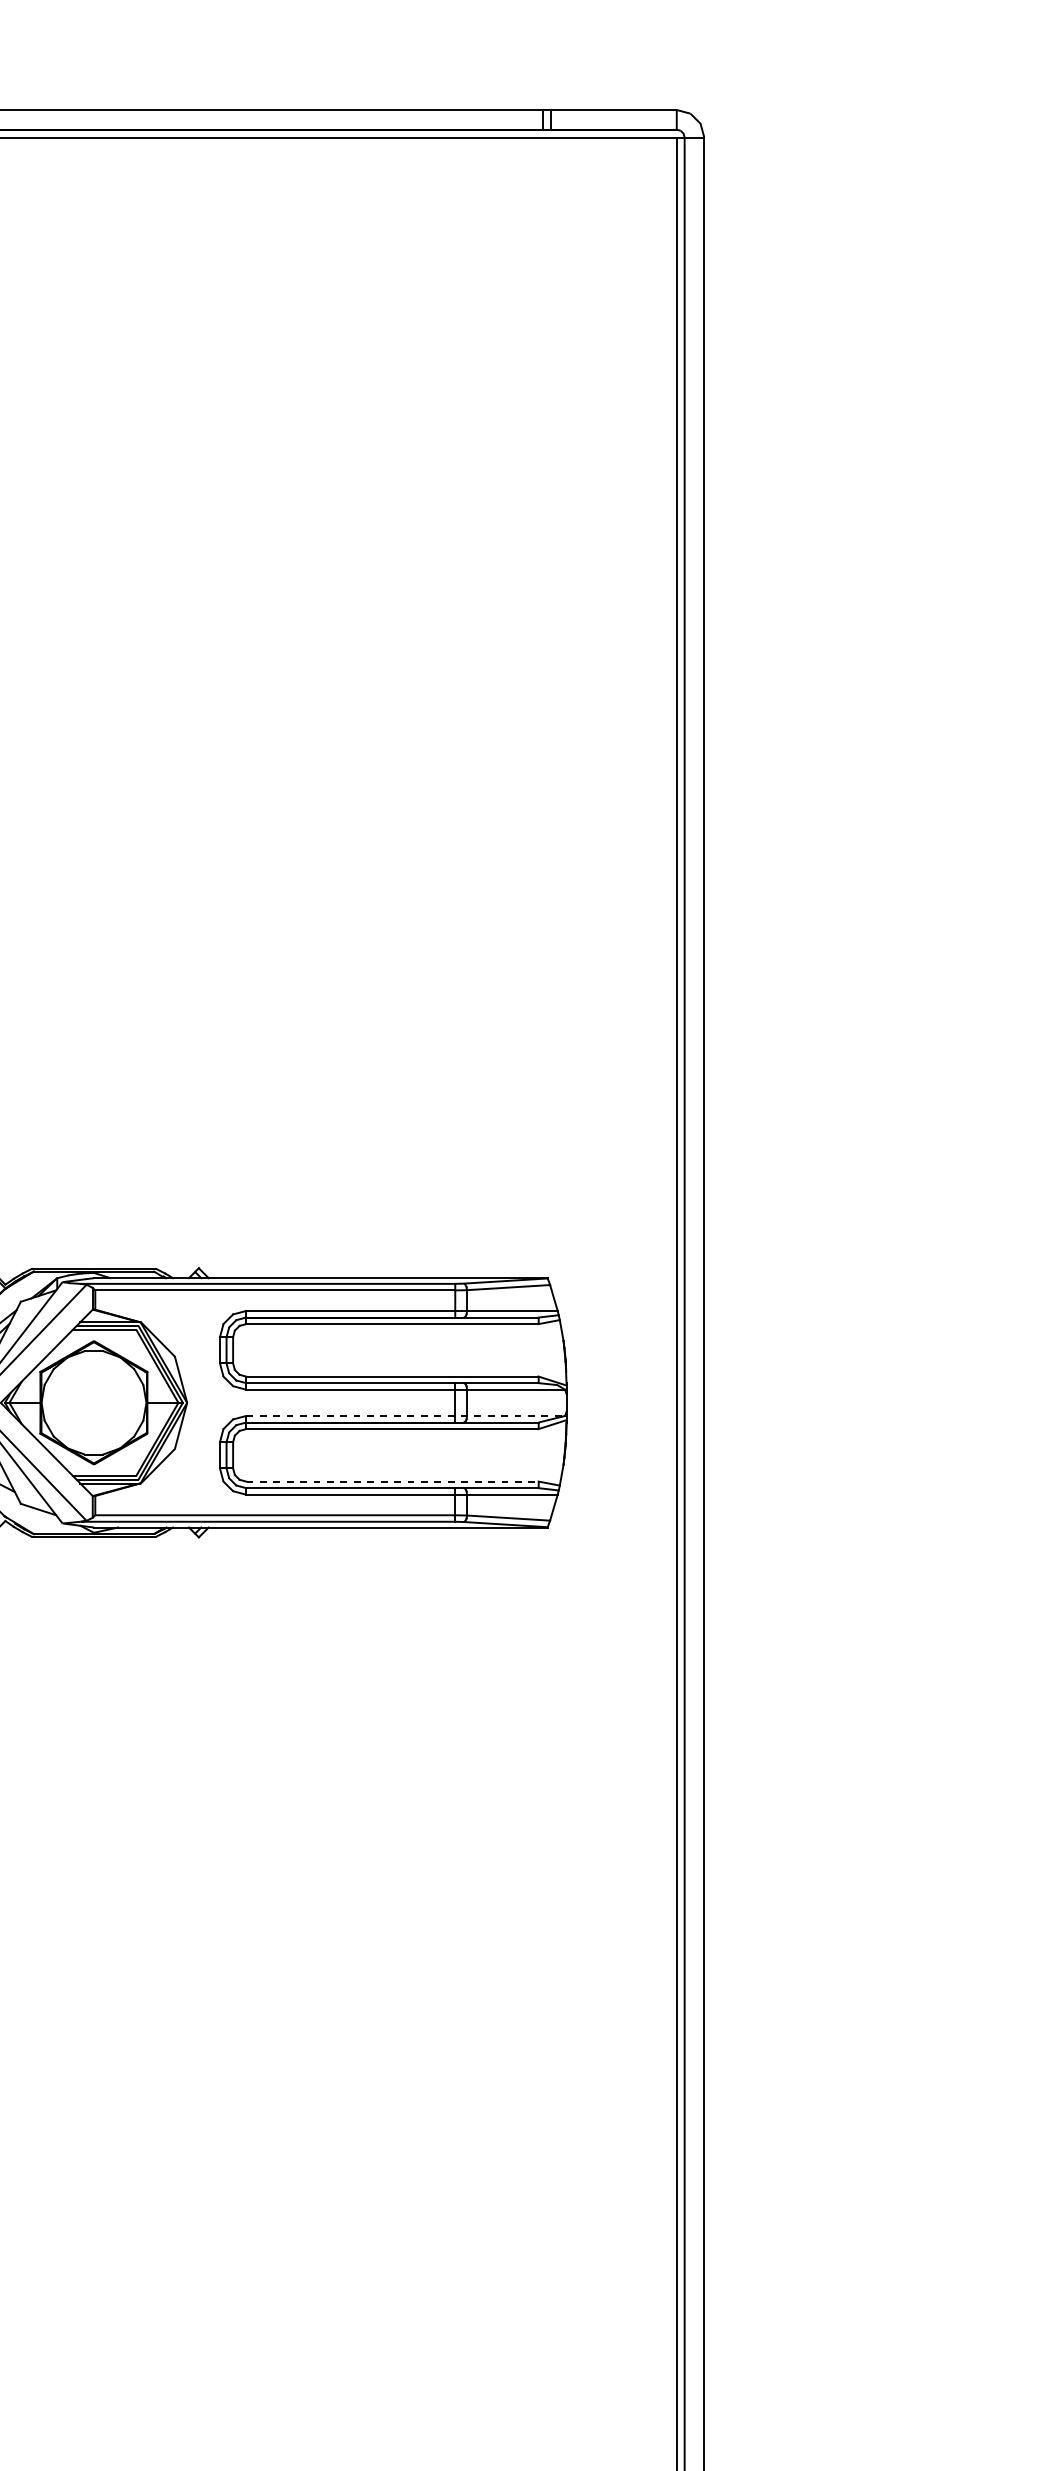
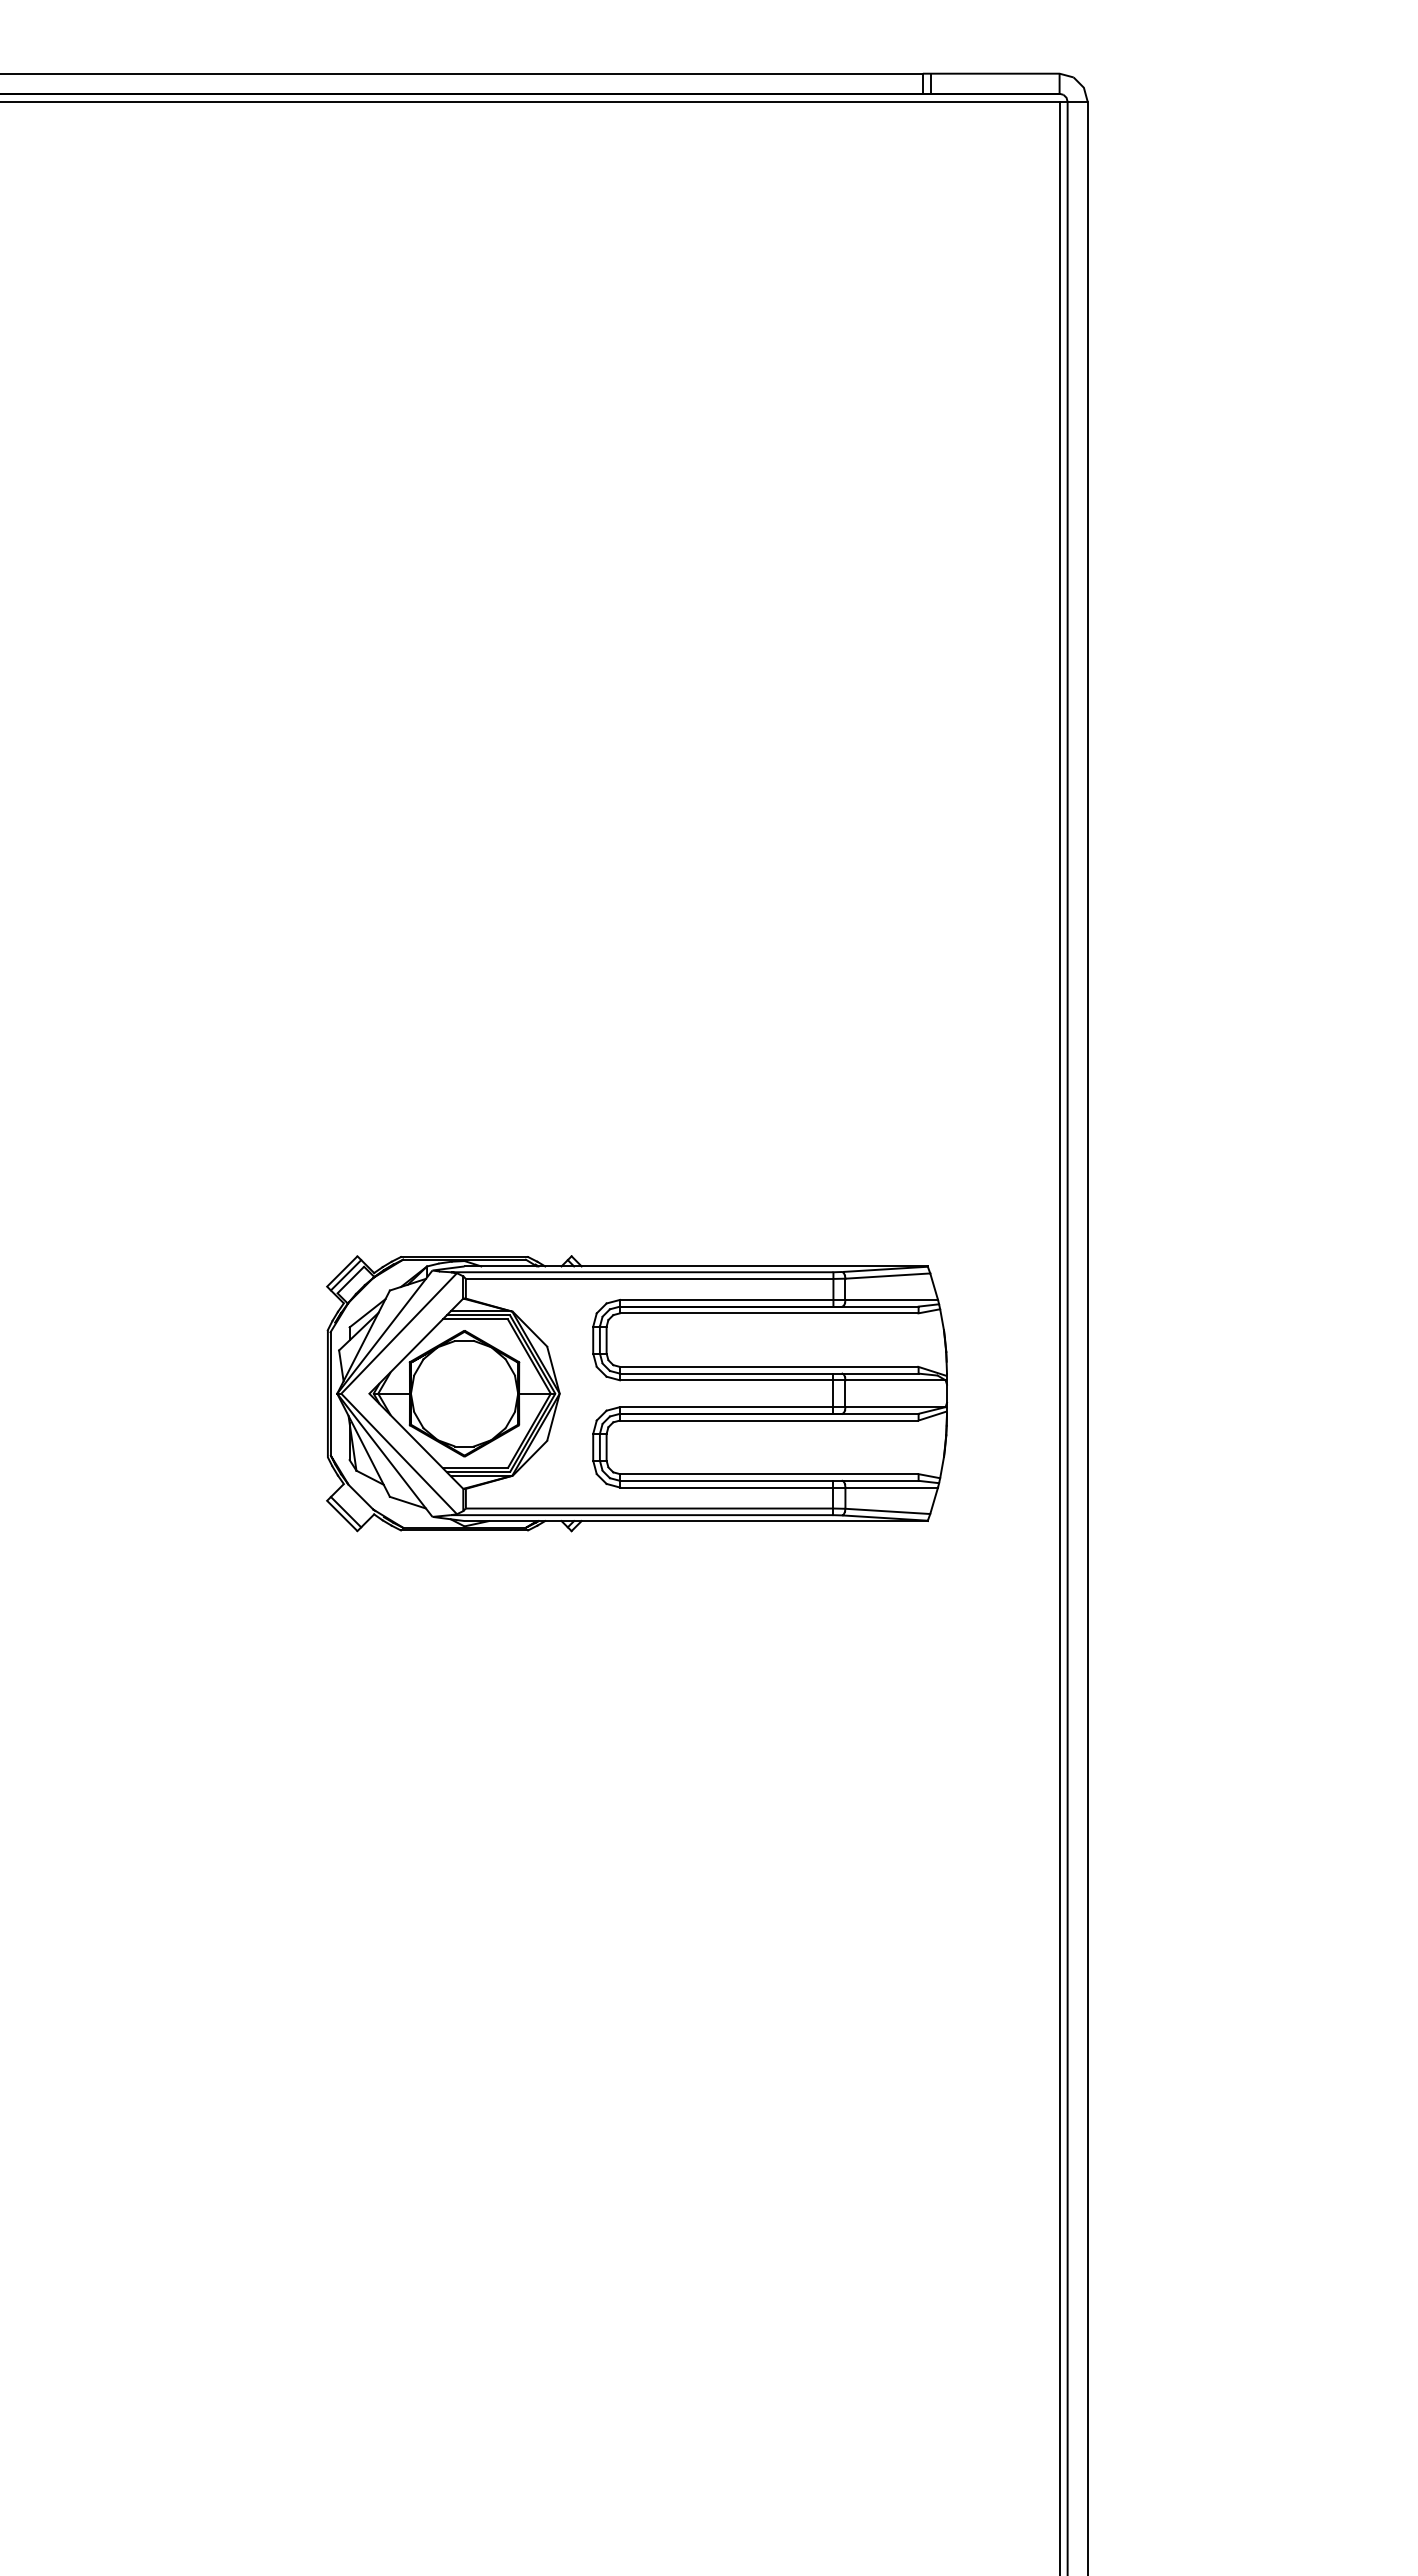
line: (405, 1416) -> (782, 1407), dashed -> solid
line: (384, 1481) -> (761, 1474), dashed -> solid

